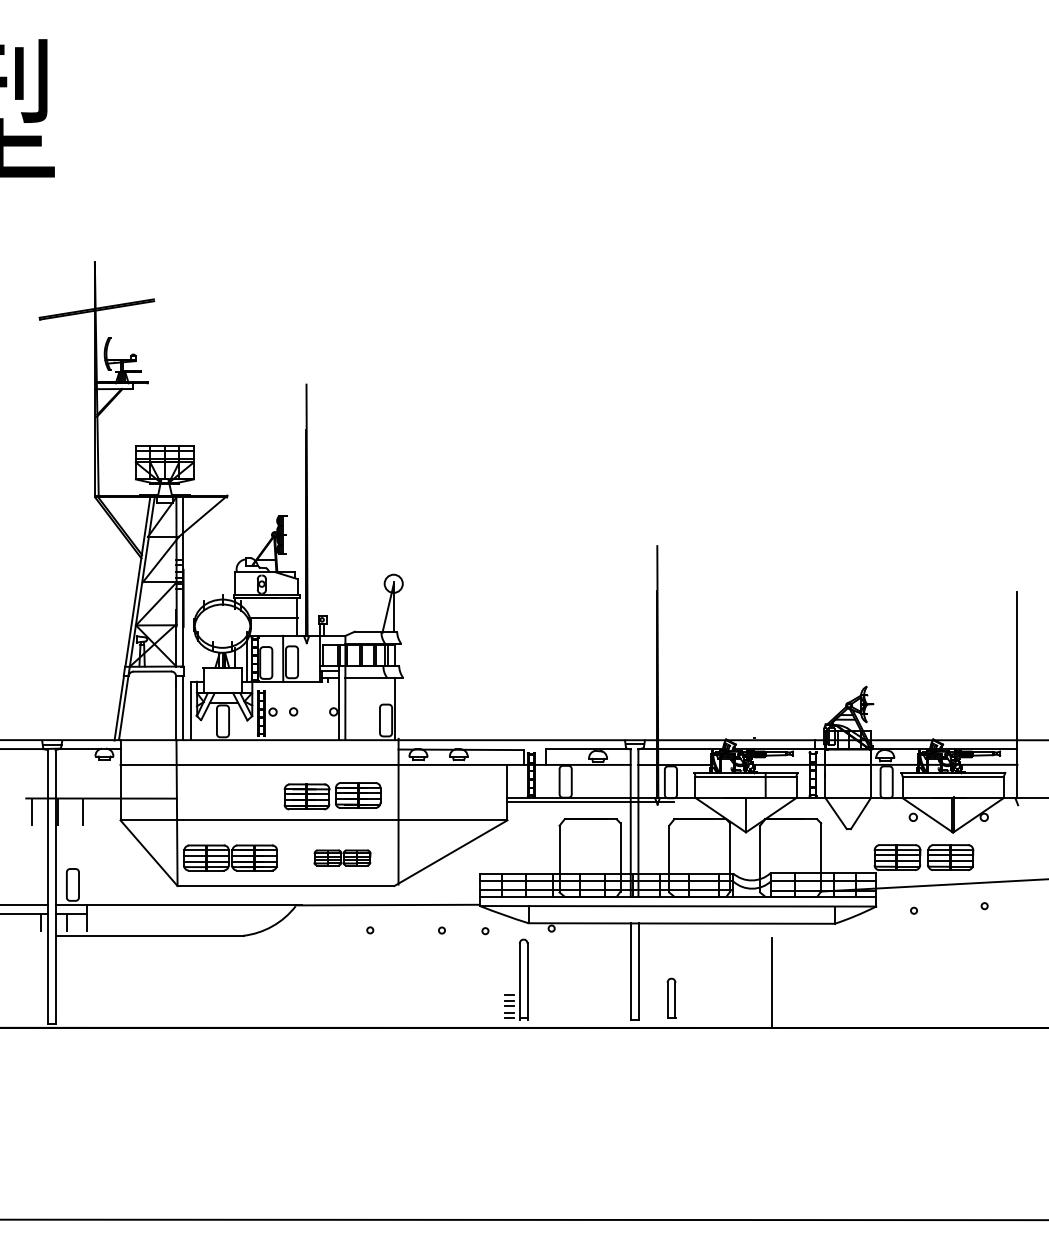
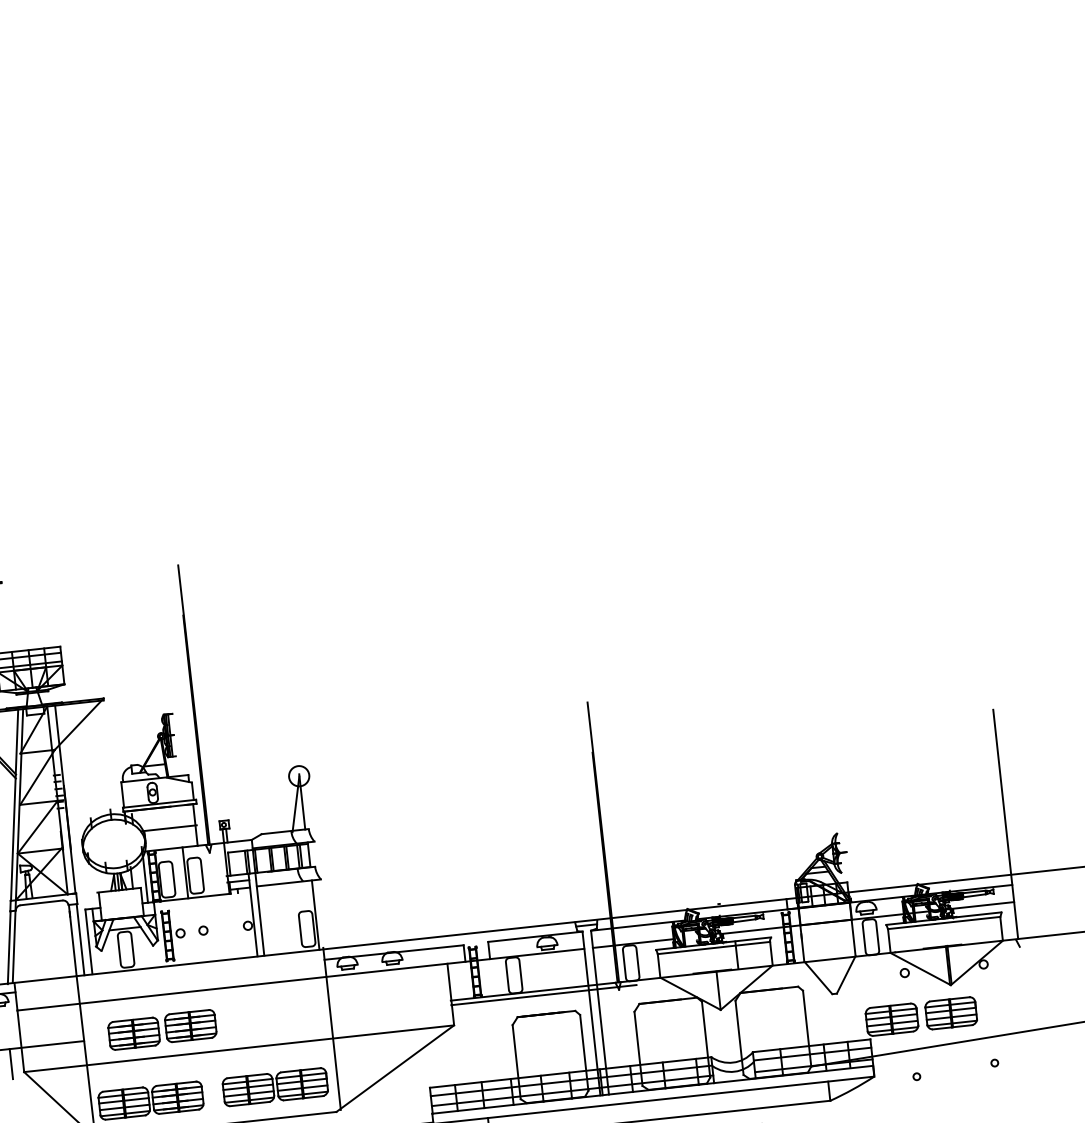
part: (332, 796) -> (162, 1030), moved
line: (109, 811) -> (10, 1063), added
part: (342, 857) -> (275, 1086), size x1.67

